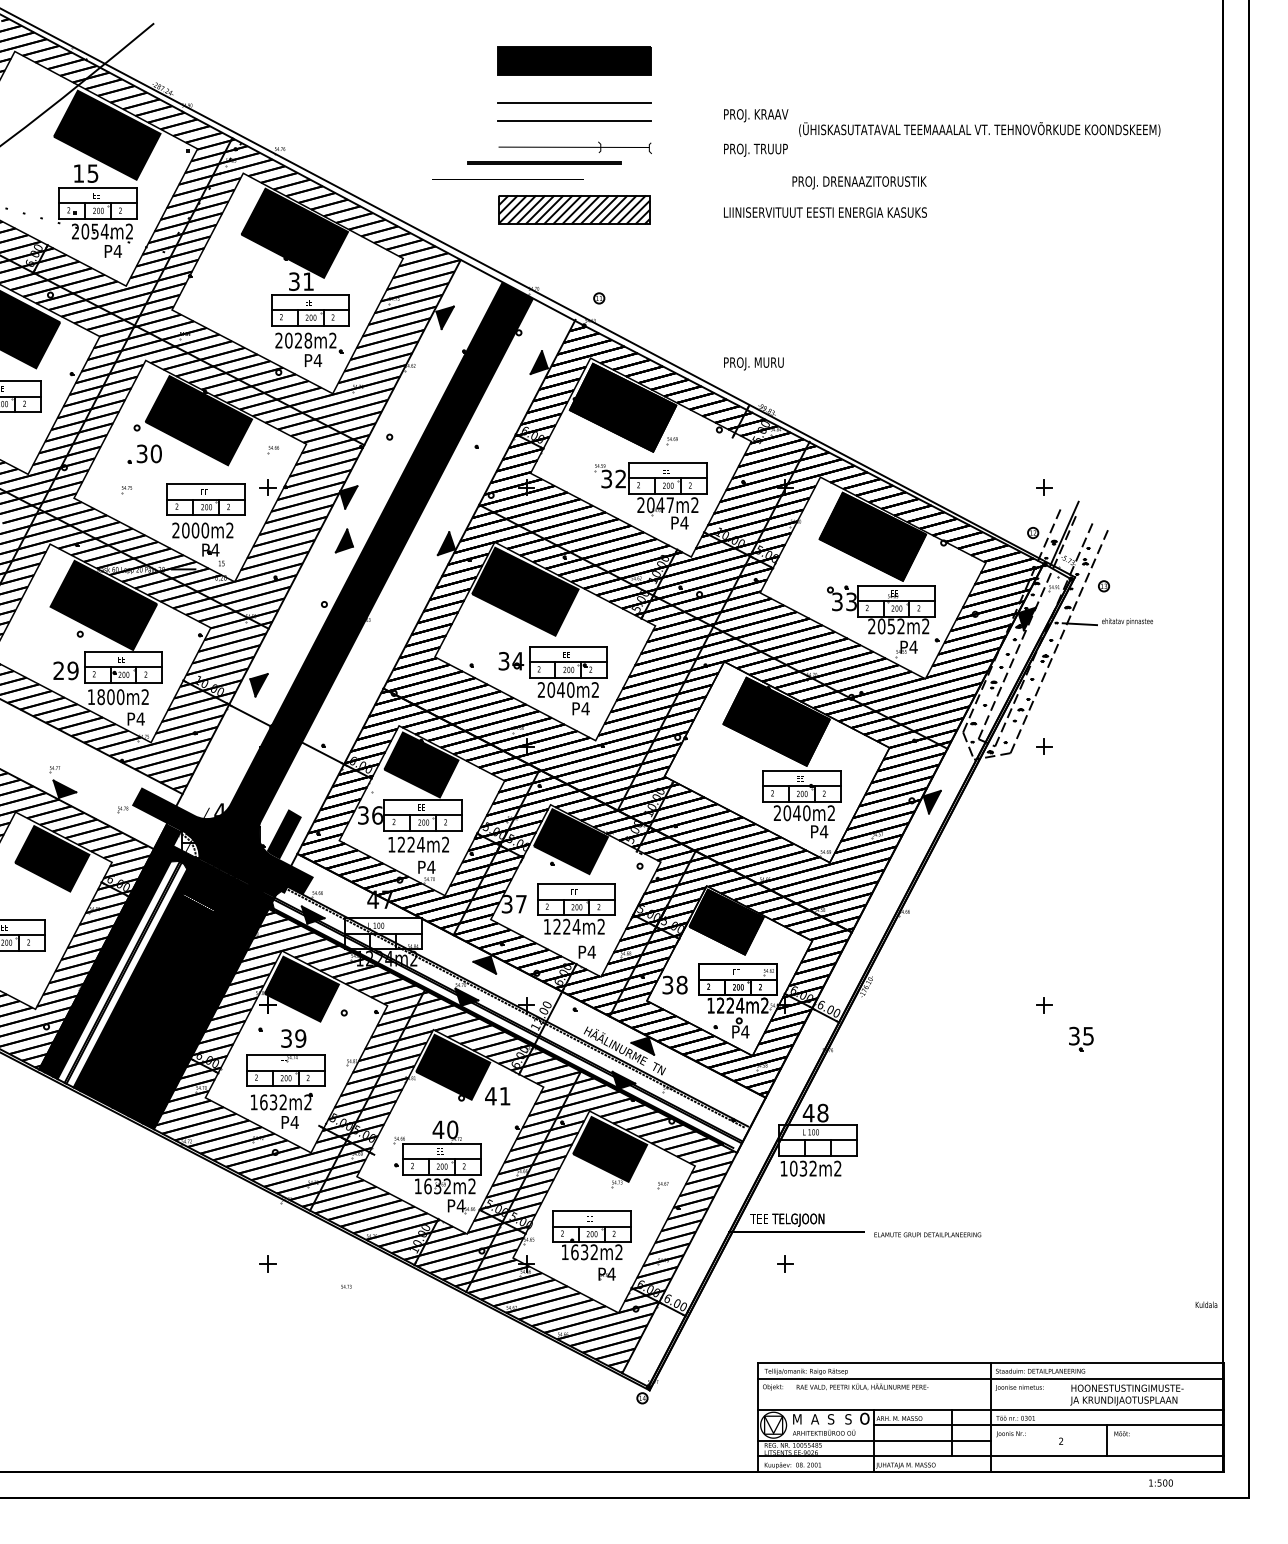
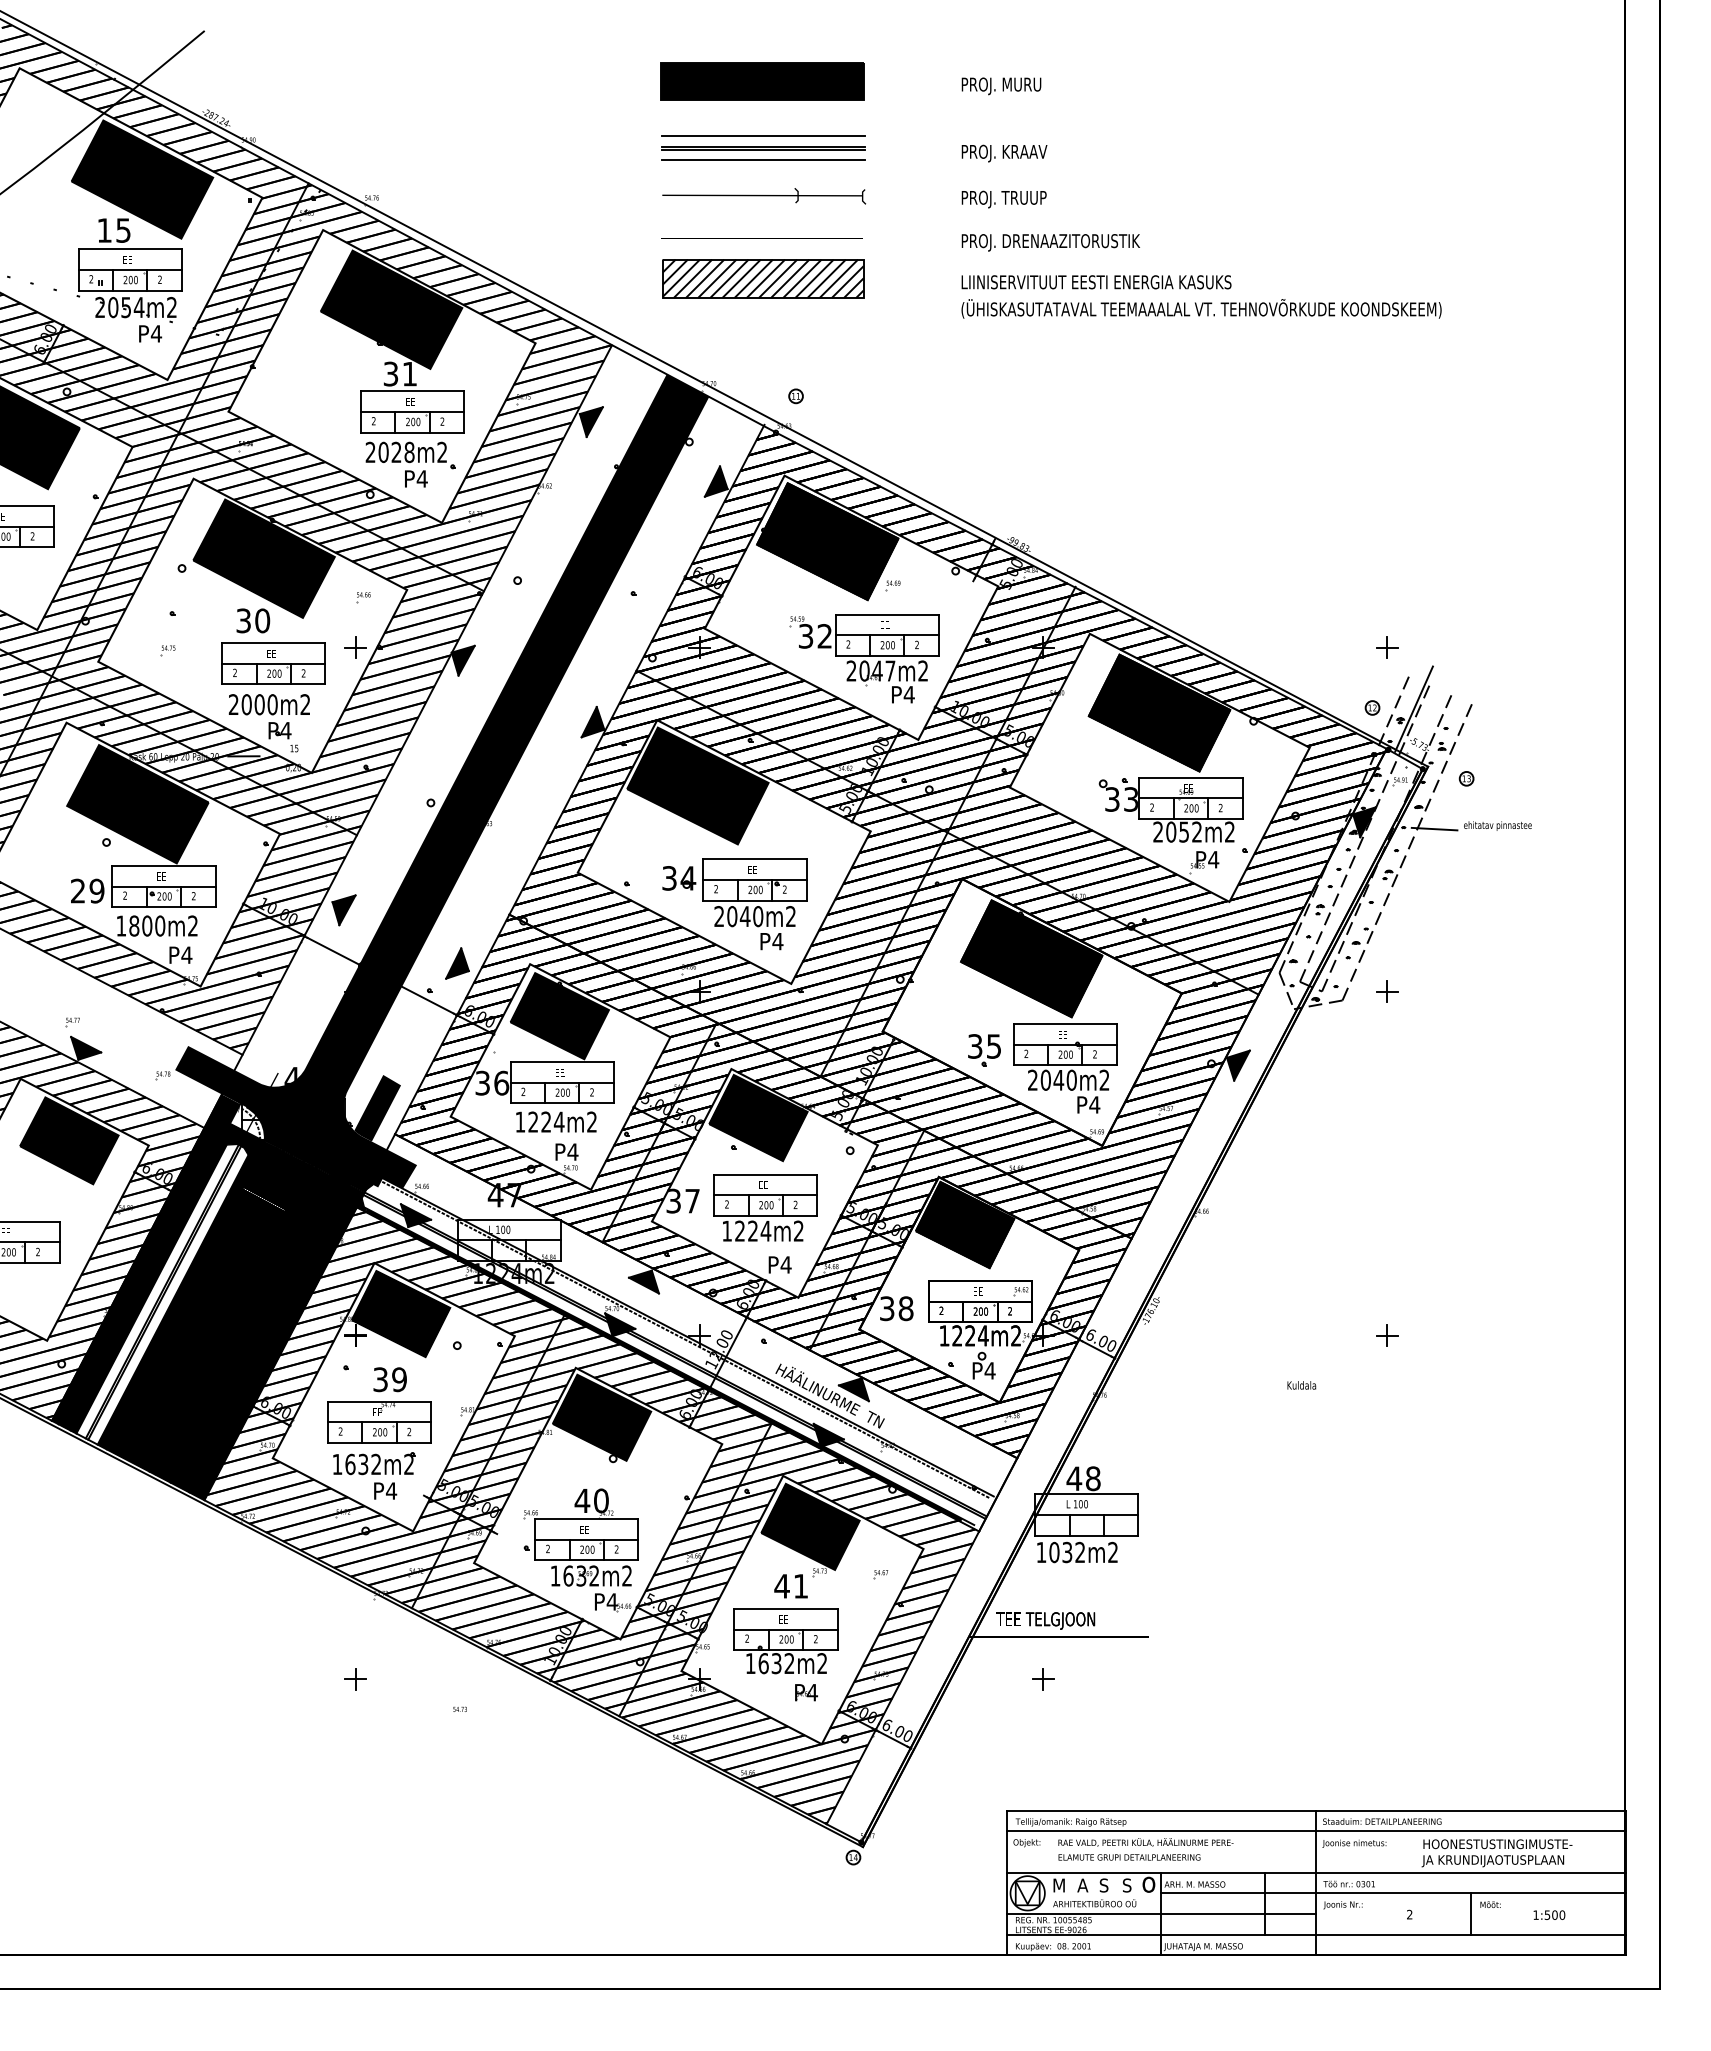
text: (979, 129) -> (1201, 308), moved
line: (544, 162) -> (763, 147), moved
line: (507, 179) -> (761, 238), moved
text: (859, 182) -> (1050, 242), moved
text: (753, 364) -> (1001, 86), moved
text: (149, 453) -> (253, 620), moved
part: (344, 540) -> (457, 963), moved
part: (1081, 1039) -> (984, 1050), moved
text: (497, 1096) -> (790, 1586), moved
text: (927, 1234) -> (1129, 1857), moved
text: (1206, 1304) -> (1301, 1385), moved
text: (1161, 1482) -> (1549, 1914), moved

